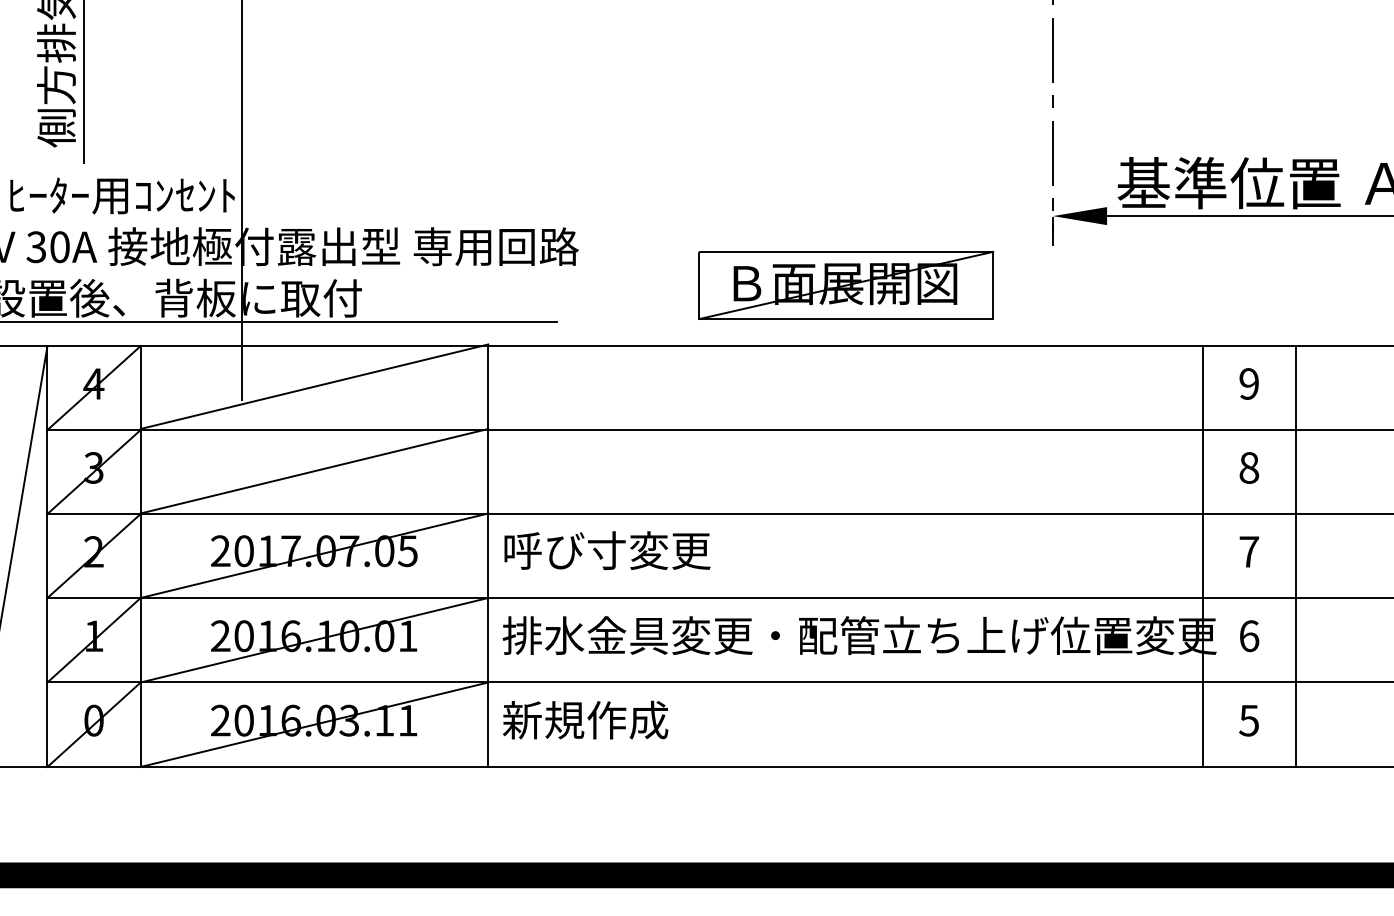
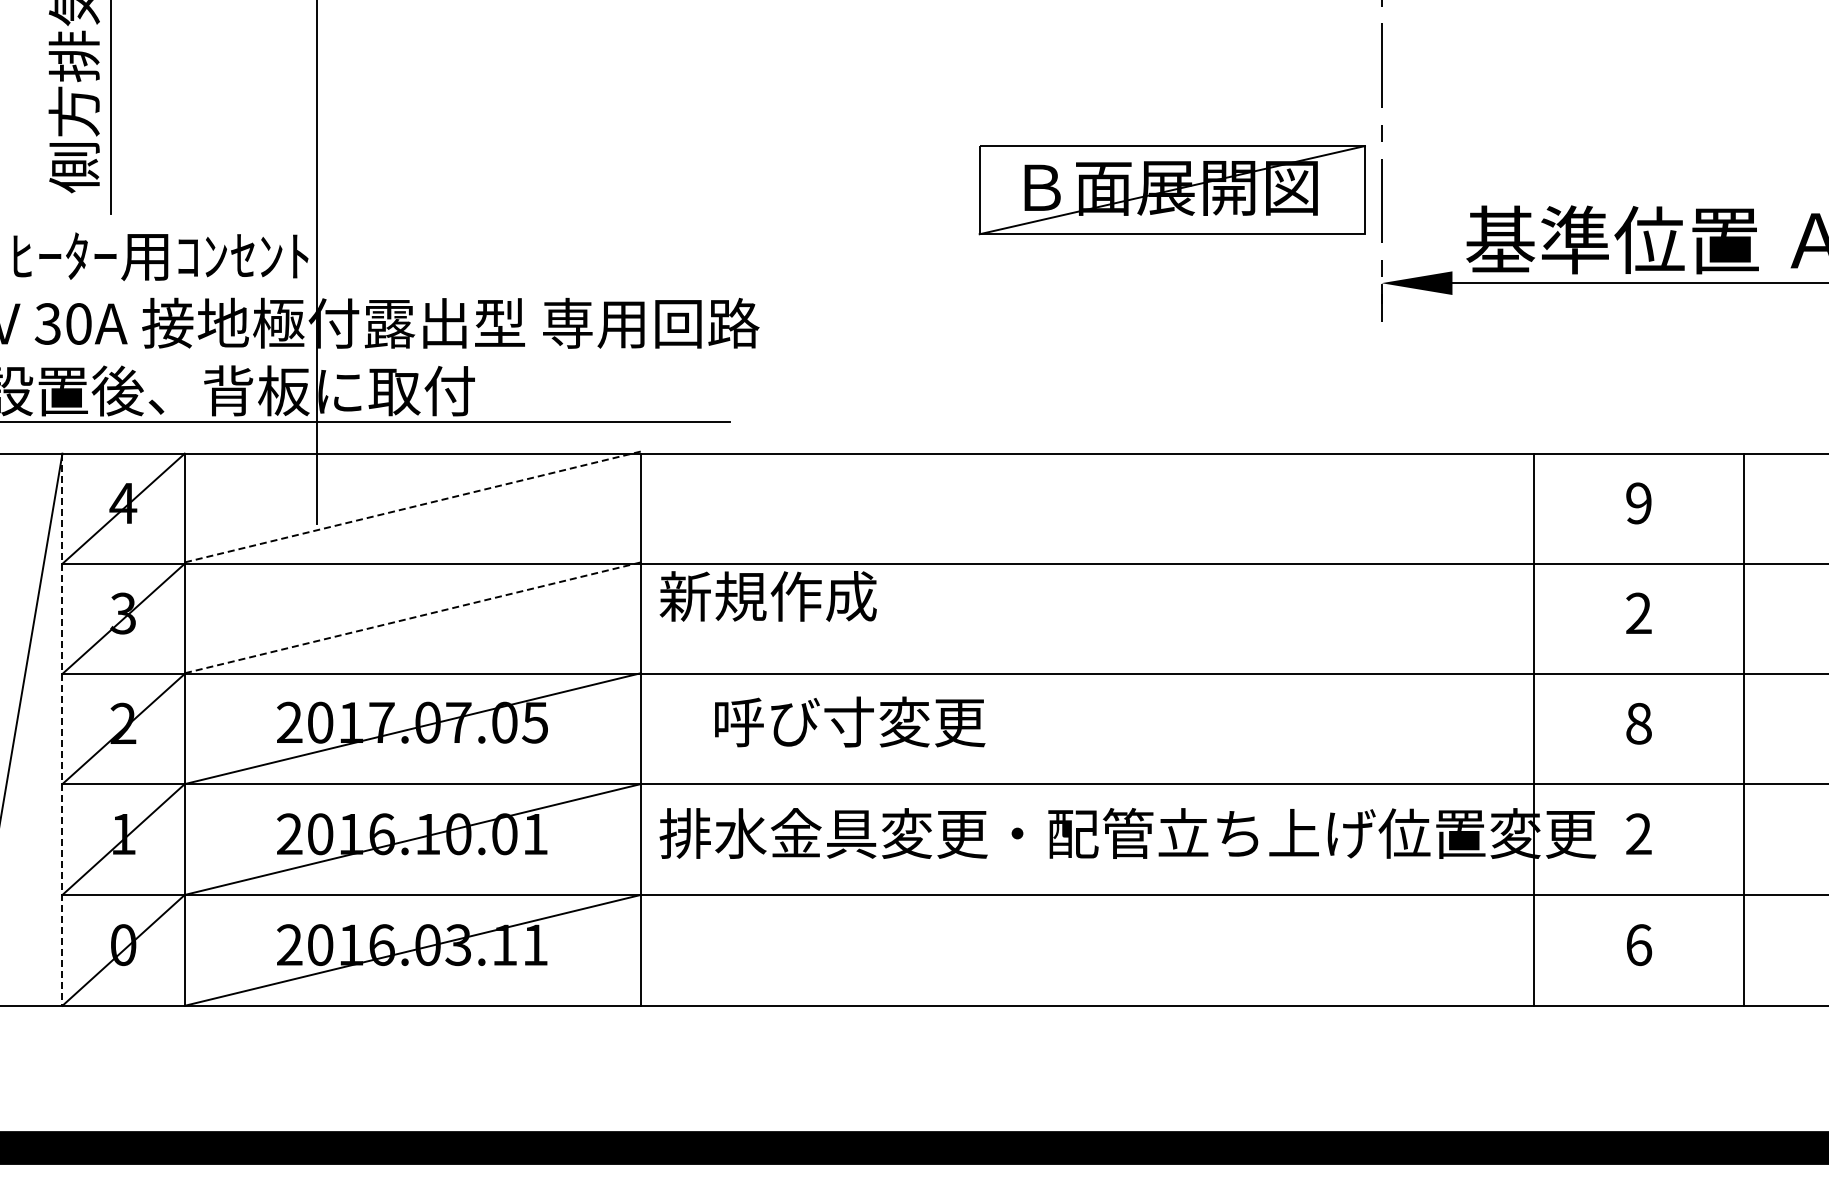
part: (845, 285) -> (1171, 190), moved
line: (314, 386) -> (412, 506), solid -> dashed
text: (1248, 467) -> (1638, 613), 8 -> 2
line: (314, 470) -> (412, 617), solid -> dashed
text: (607, 550) -> (850, 721), moved
text: (1248, 551) -> (1638, 723), 7 -> 8
line: (1202, 556) -> (1533, 729), moved
line: (1296, 556) -> (1744, 729), moved
line: (47, 557) -> (62, 730), solid -> dashed
text: (1249, 636) -> (1639, 834), 6 -> 2
text: (584, 720) -> (767, 596), moved
text: (1248, 720) -> (1638, 945), 5 -> 6

